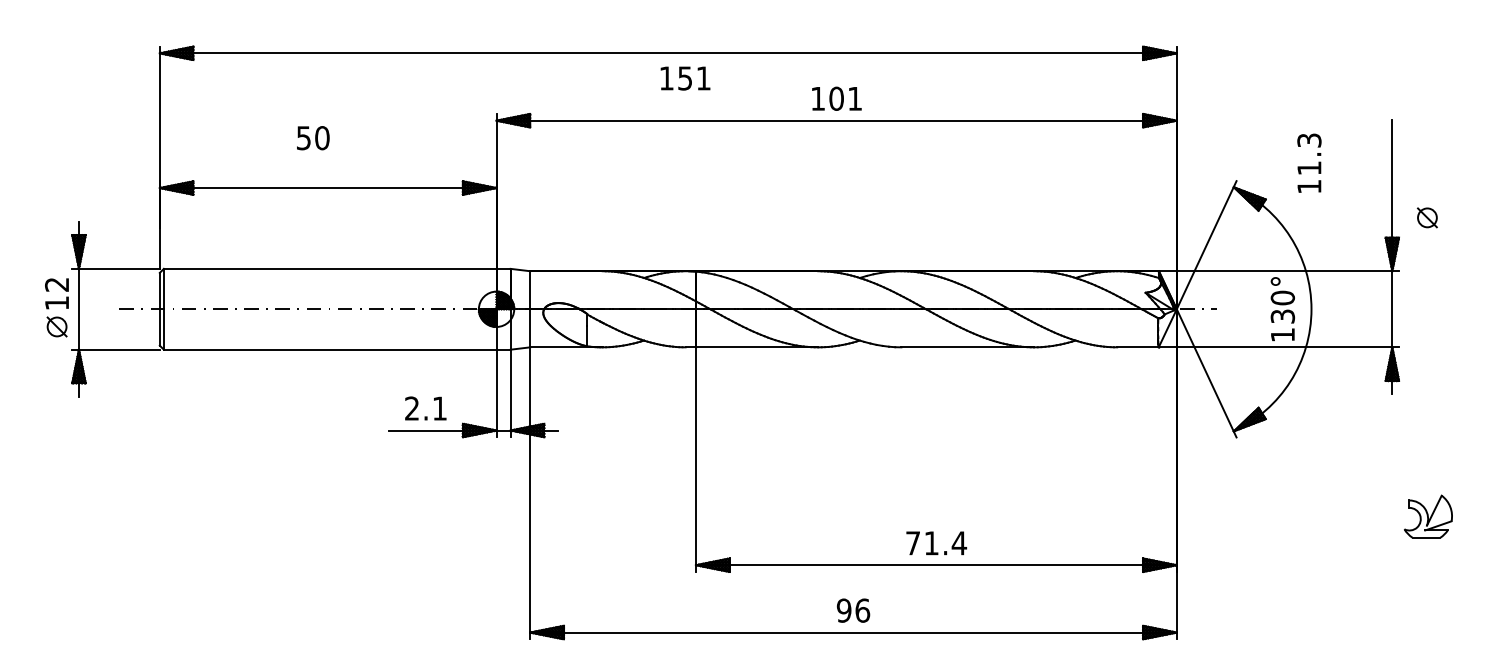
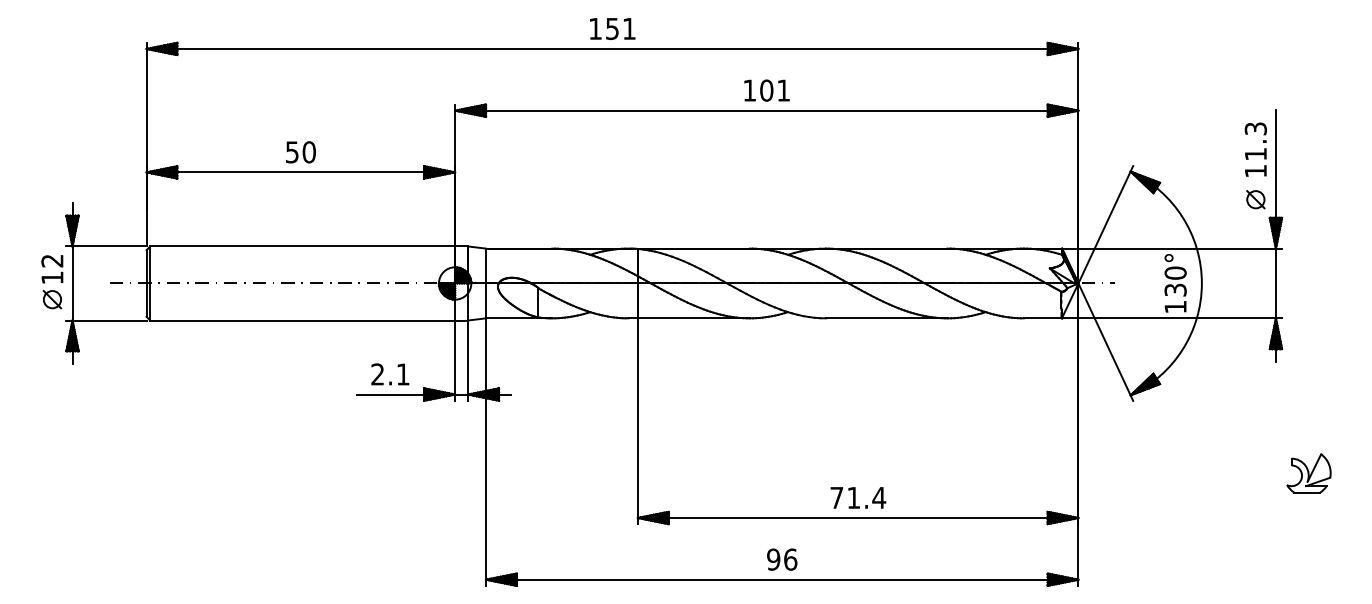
text: (685, 78) -> (612, 28), moved
text: (313, 138) -> (301, 152), moved
text: (1309, 162) -> (1255, 148), moved
part: (1427, 217) -> (1255, 199), moved

